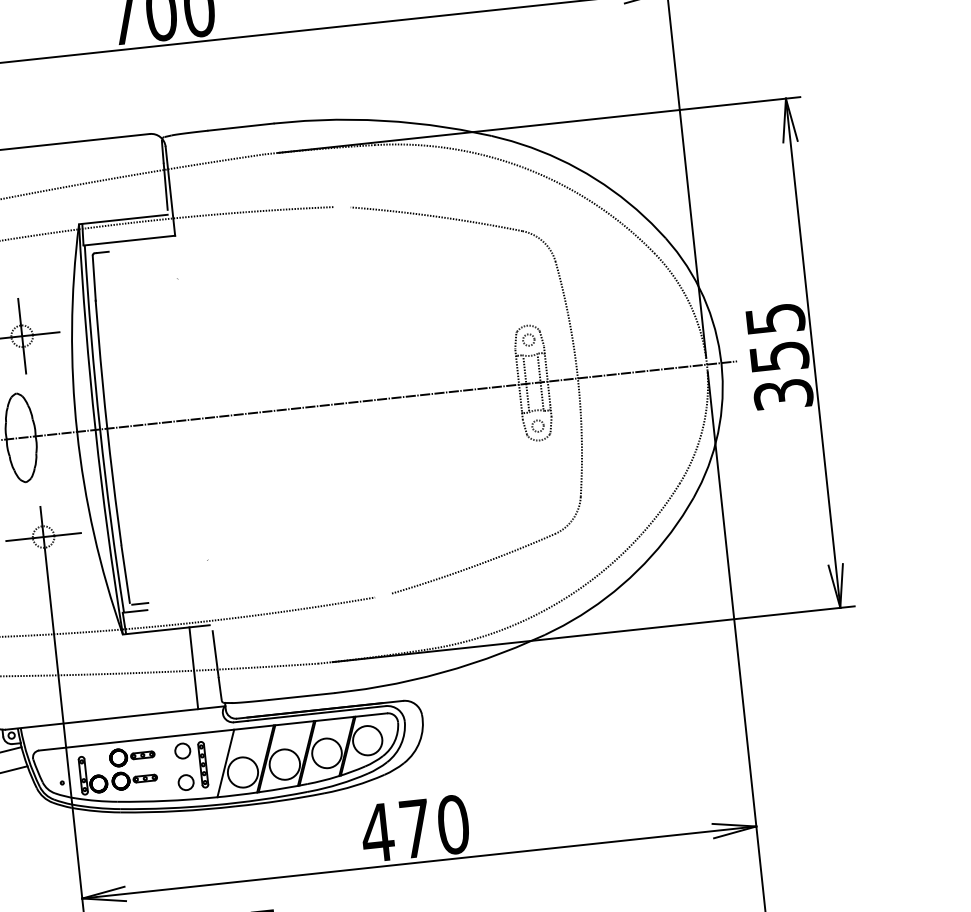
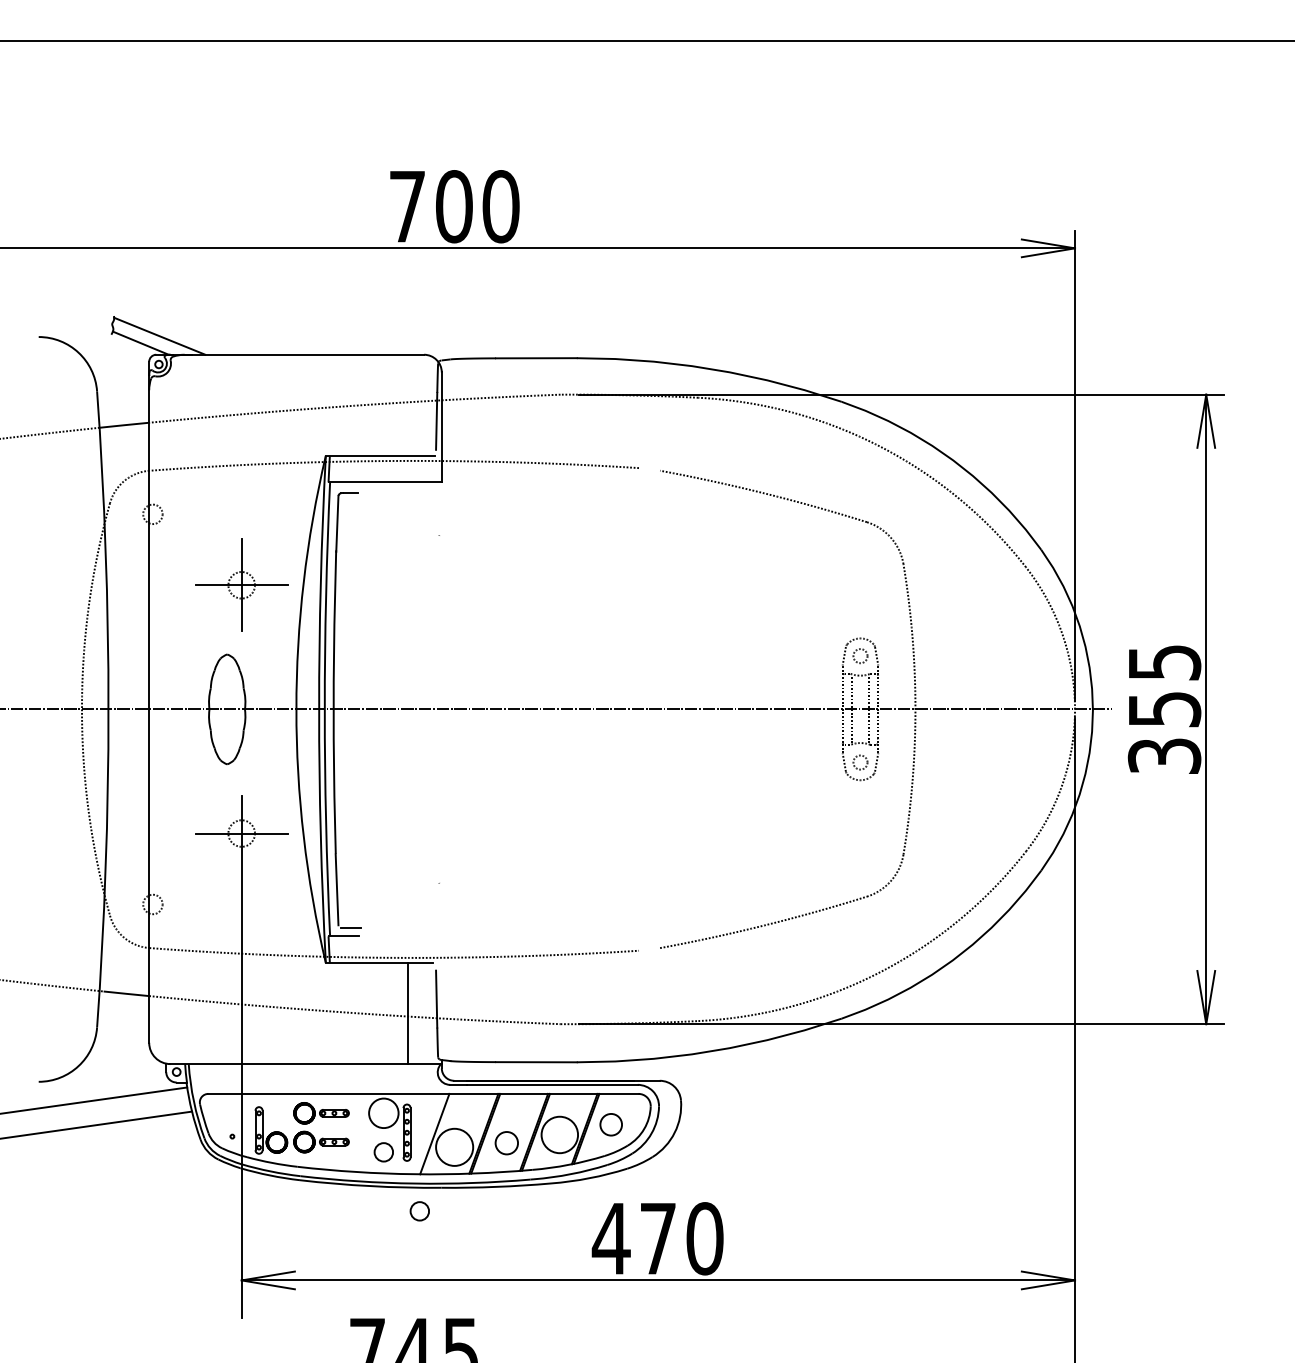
circle: (367, 740) -> (611, 1124), size x0.6
circle: (182, 751) -> (383, 1113), size x1.6
circle: (284, 764) -> (506, 1142), size x0.6
circle: (220, 827) -> (419, 1211), added

